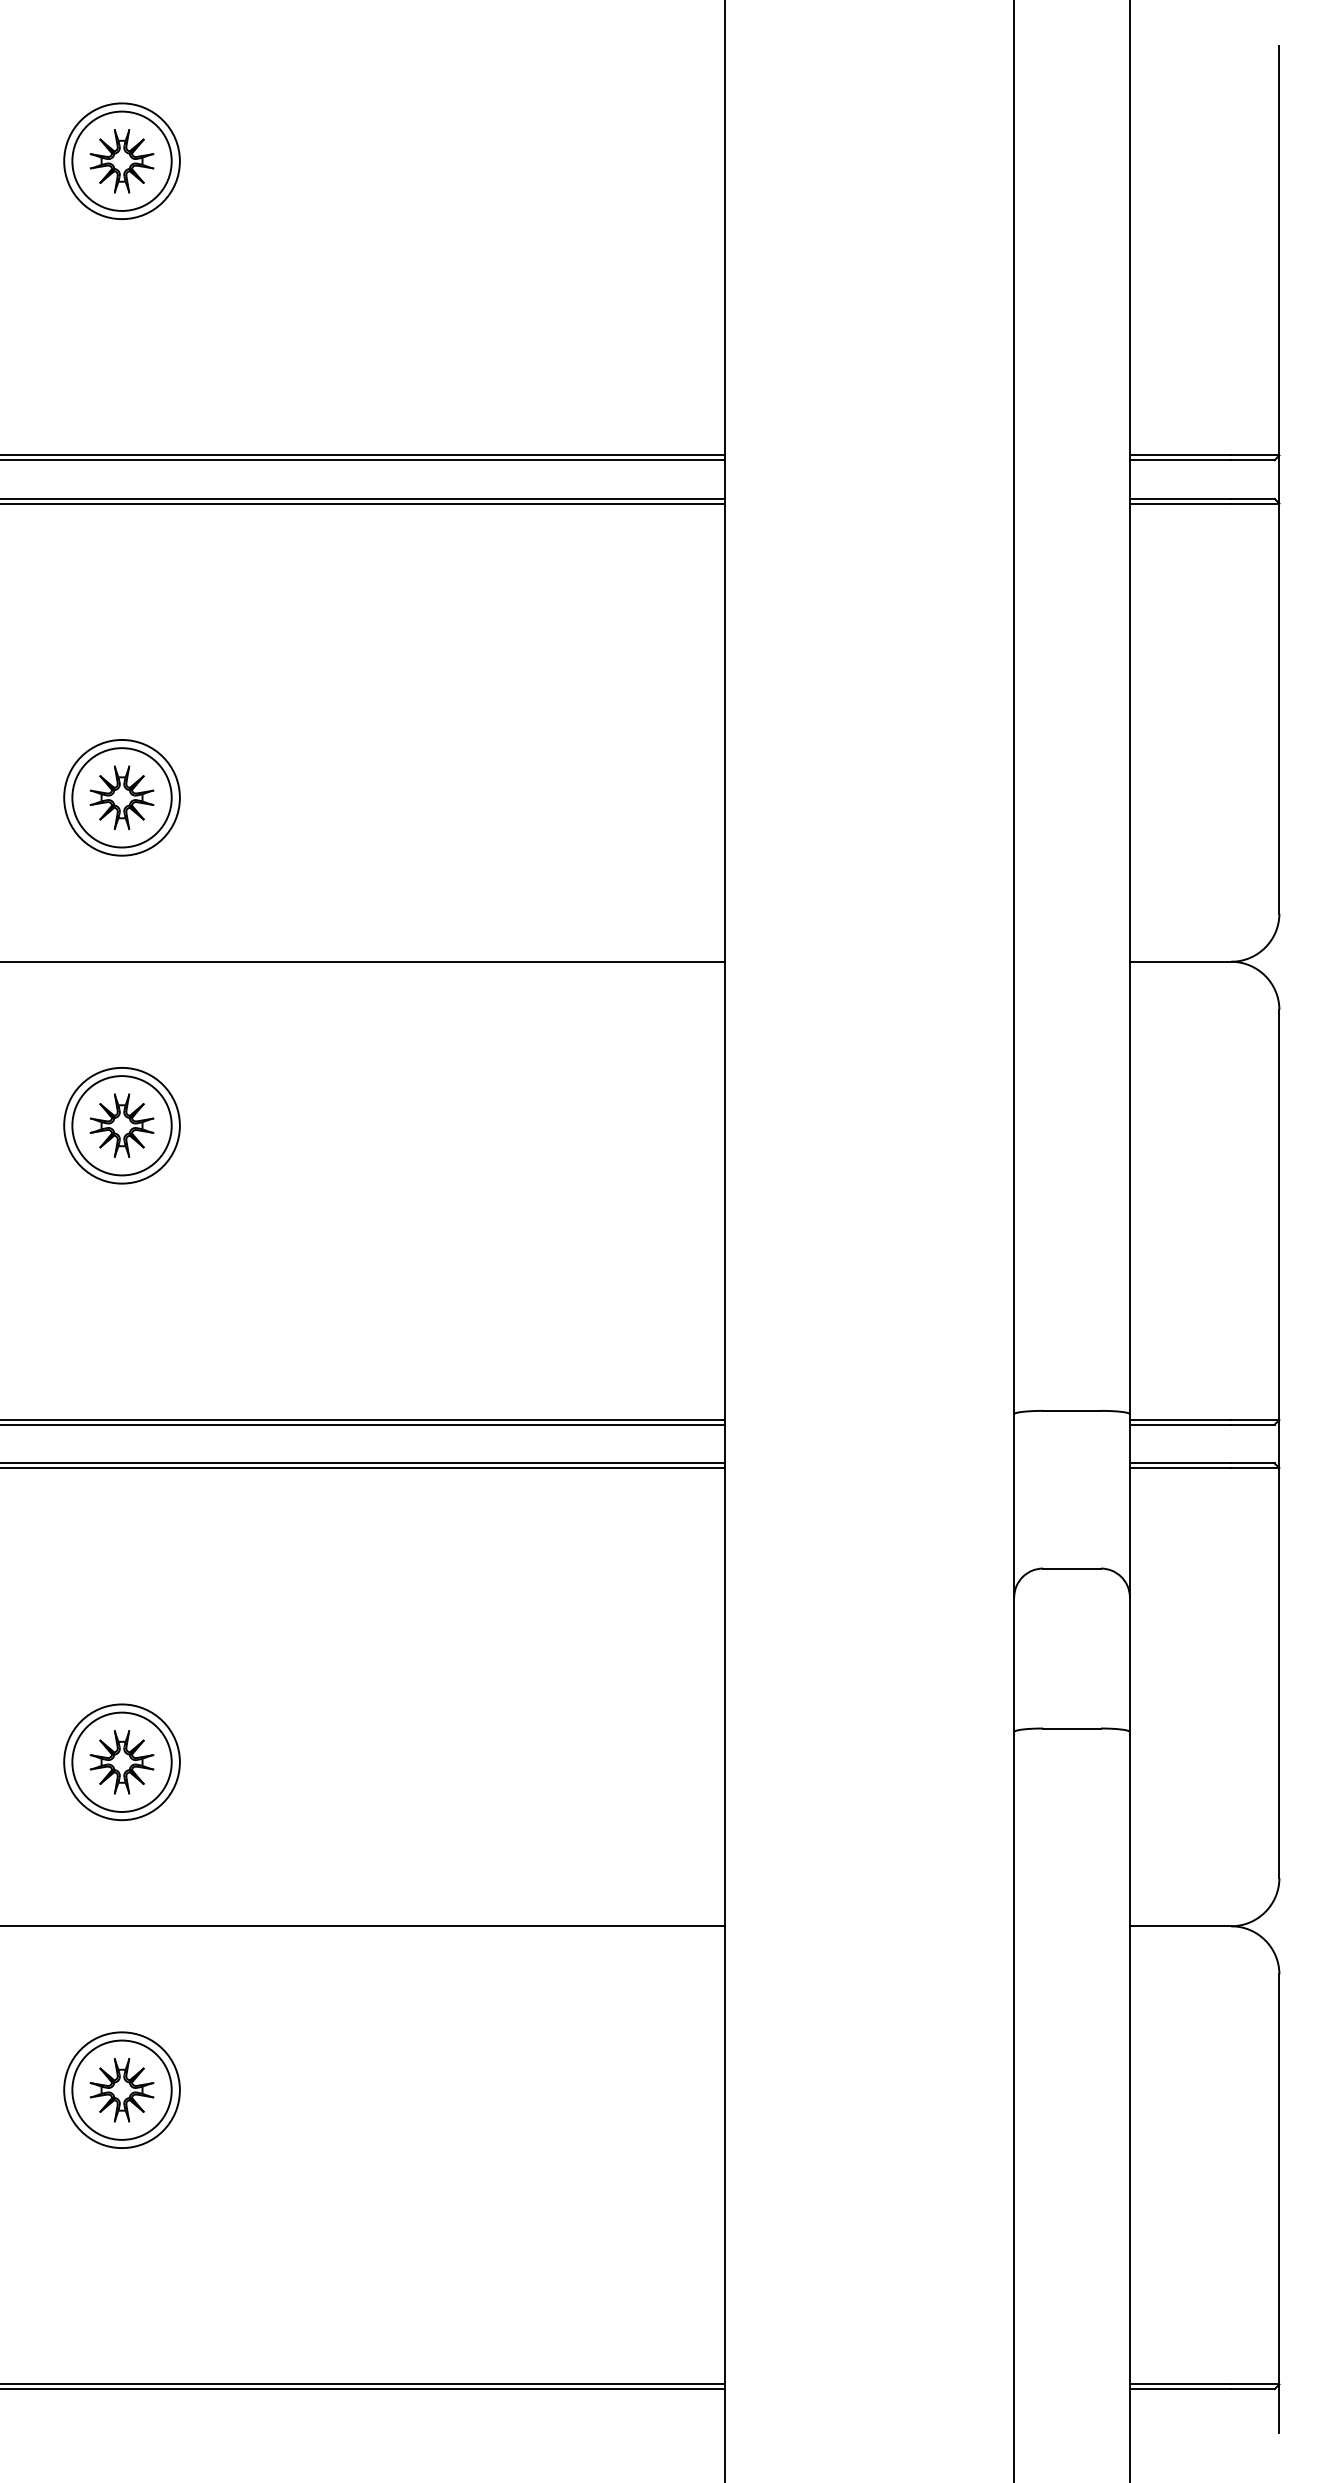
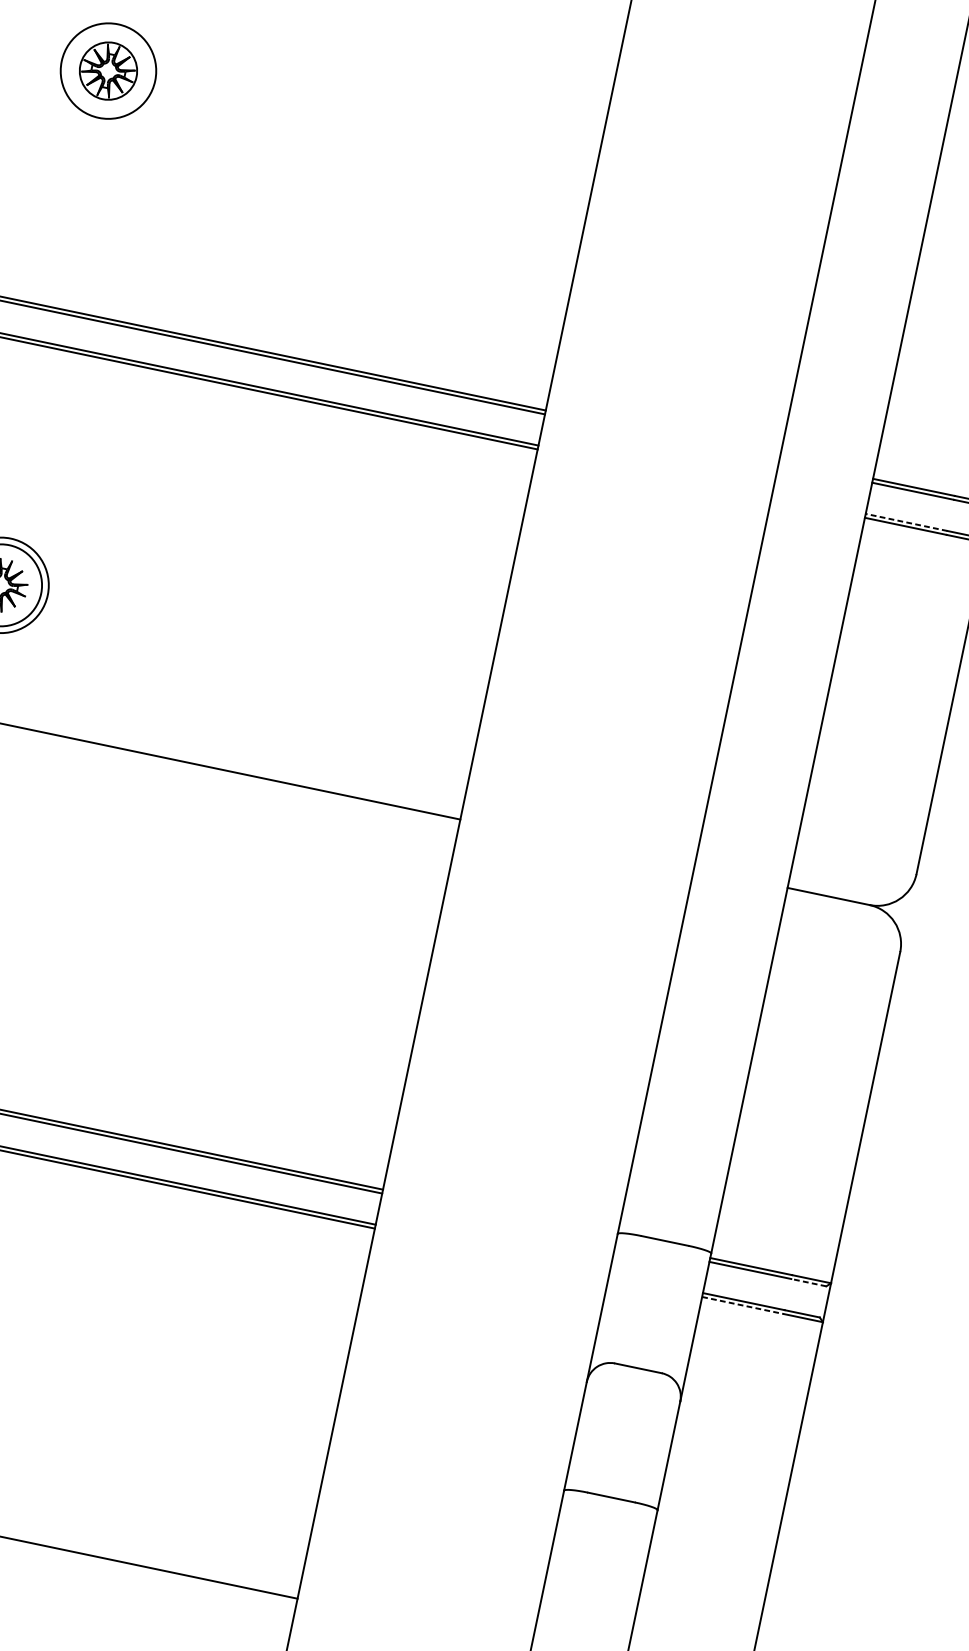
circle: (121, 160) -> (108, 70), size x0.7
line: (1180, 498) -> (906, 522), solid -> dashed
line: (1252, 1424) -> (808, 1282), solid -> dashed
line: (1180, 1468) -> (742, 1305), solid -> dashed

